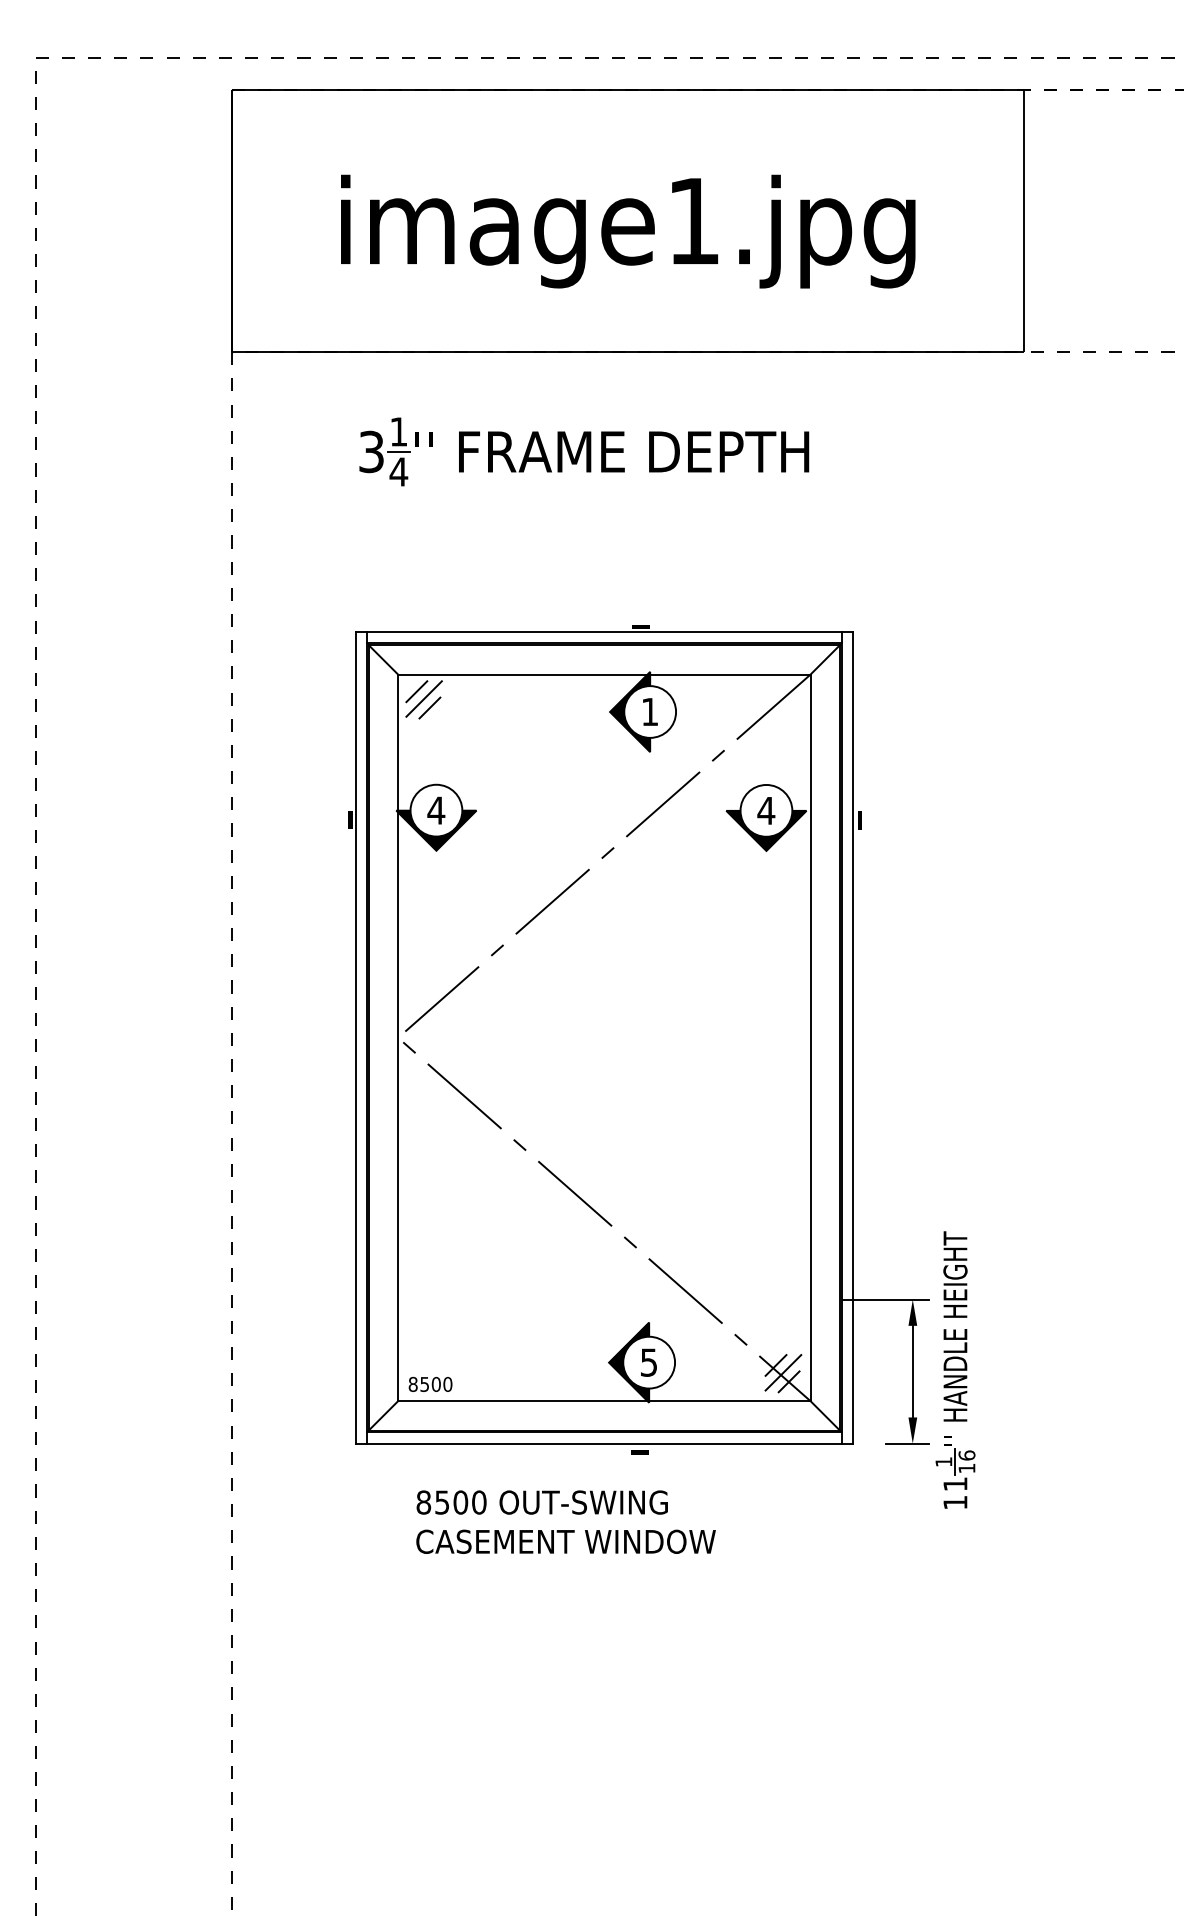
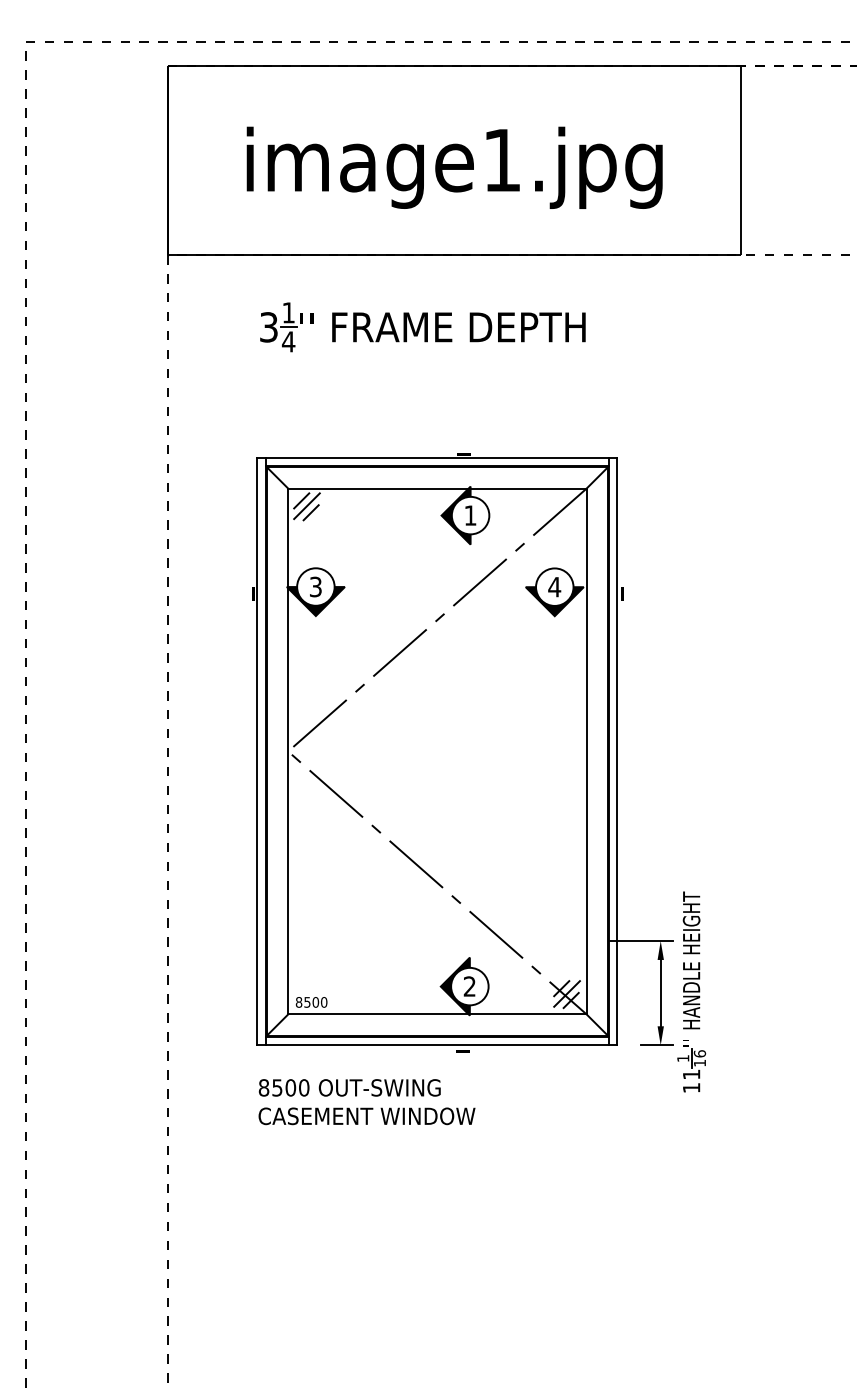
text: (436, 810) -> (315, 586), 4 -> 3
text: (648, 1362) -> (469, 986), 5 -> 2
text: (565, 1521) -> (366, 1101), moved

